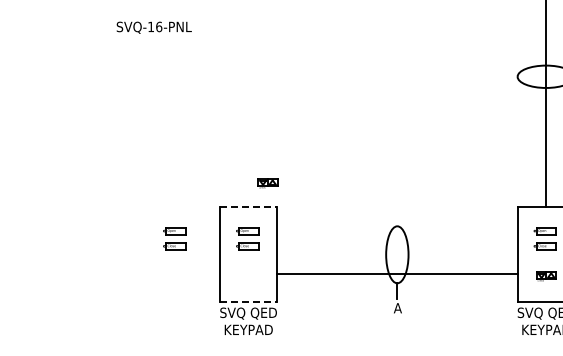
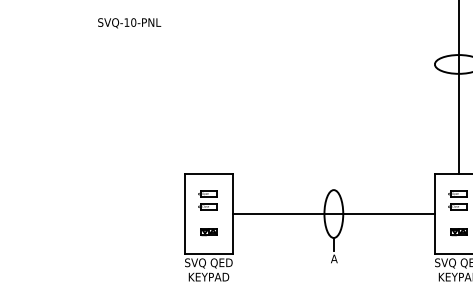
text: (159, 26) -> (133, 22), SVQ-16-PNL -> SVQ-10-PNL
part: (267, 183) -> (208, 232), moved
line: (248, 207) -> (208, 174), dashed -> solid
part: (174, 238) -> (146, 200), removed
line: (397, 273) -> (333, 213), moved
line: (248, 302) -> (208, 254), dashed -> solid

